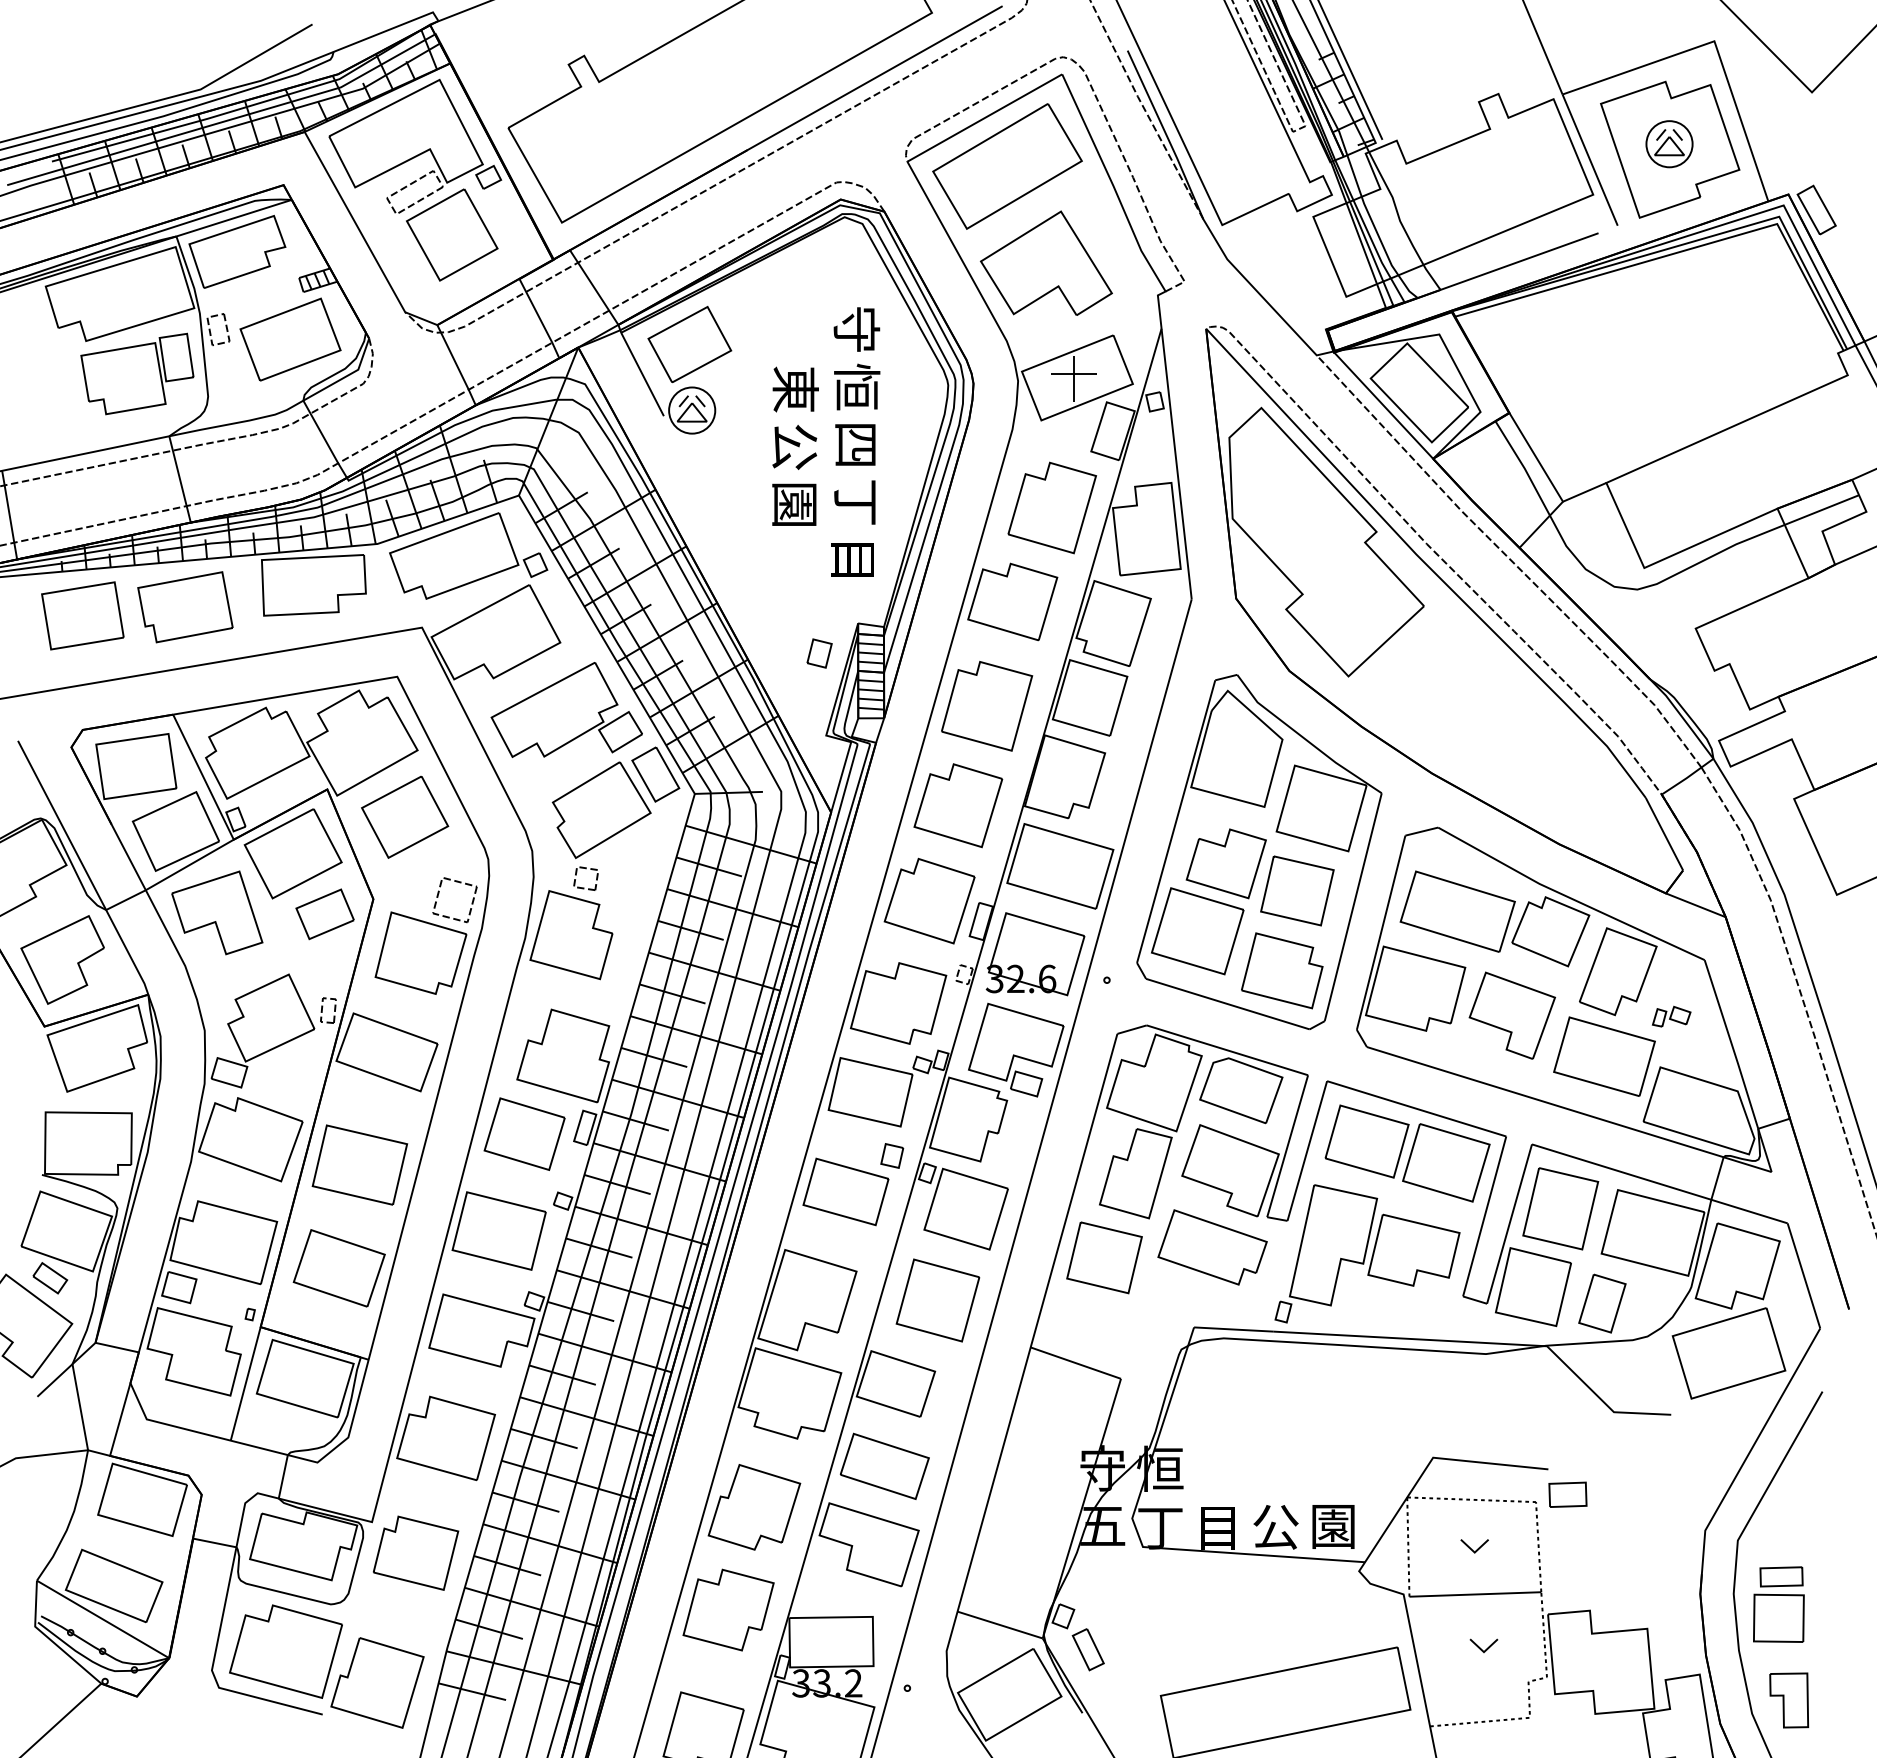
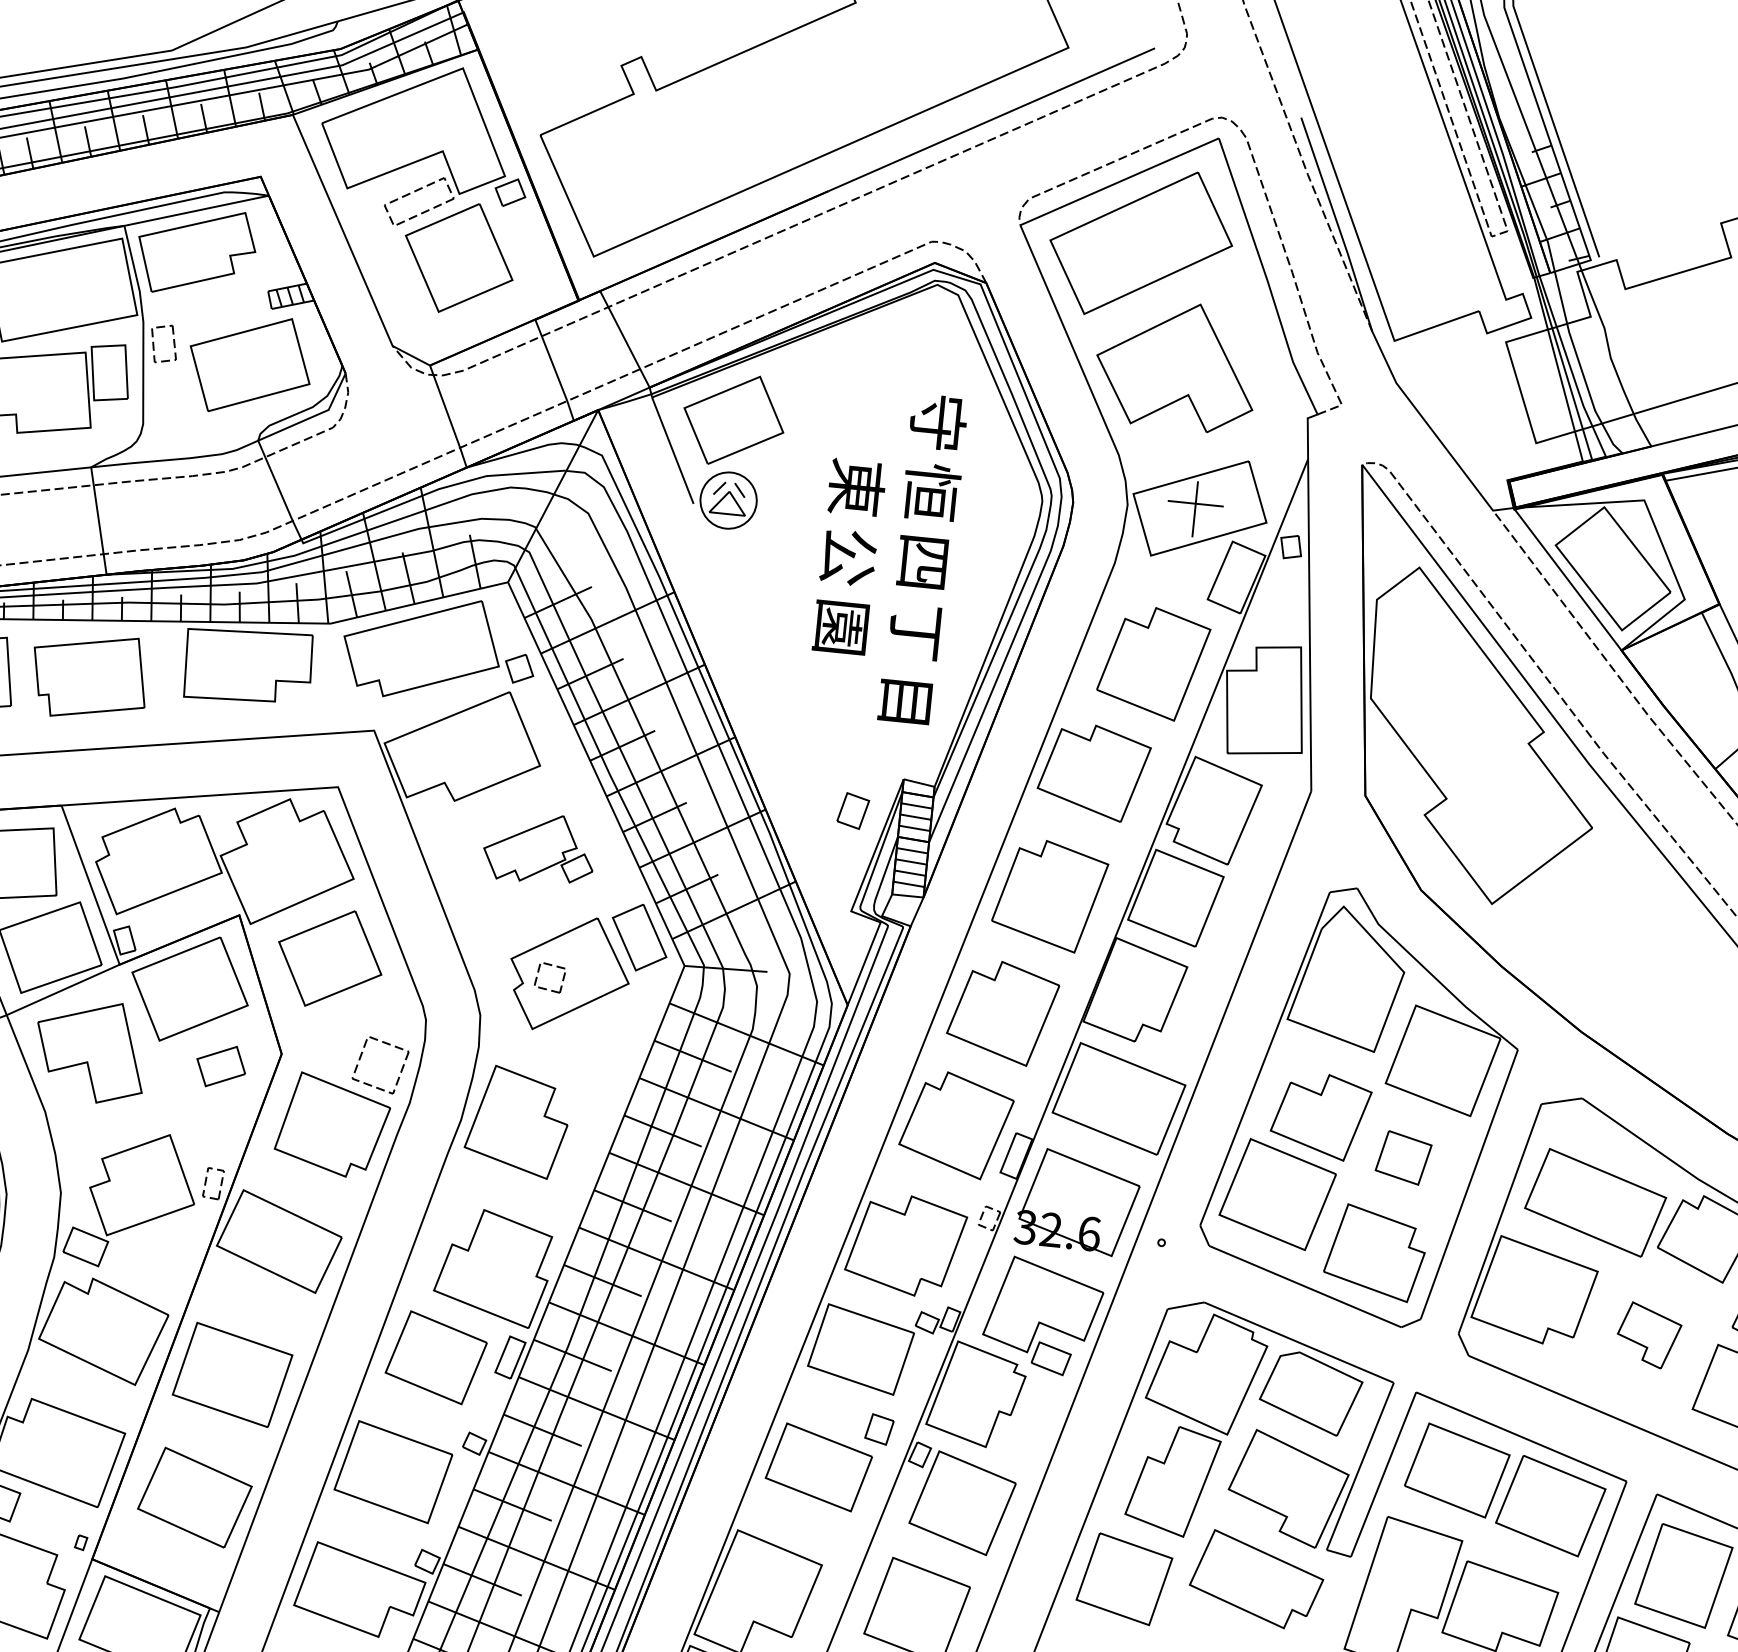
part: (566, 709) -> (539, 847), size x0.6
part: (585, 869) -> (550, 966), moved
part: (1297, 890) -> (1403, 1157), size x0.6
part: (324, 914) -> (220, 1066), size x0.7
part: (1512, 1015) -> (1649, 1335), size x0.6

